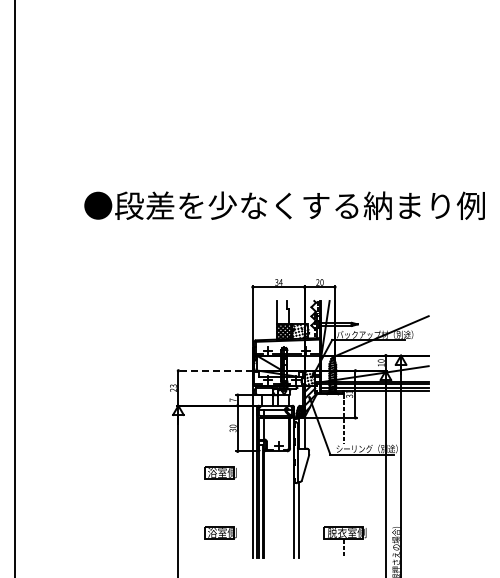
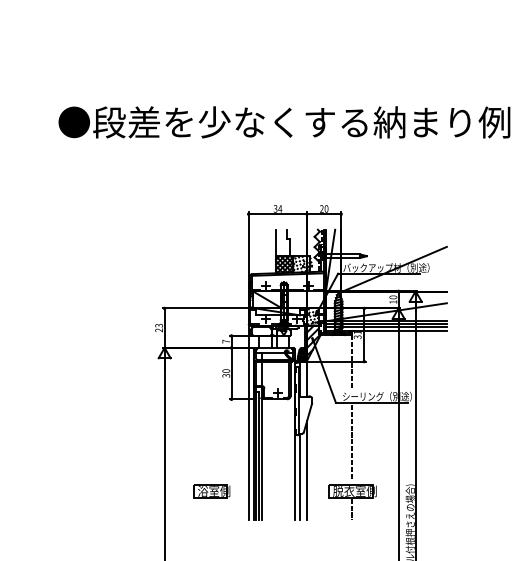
line: (214, 370) -> (205, 308), dashed -> solid
part: (220, 472) -> (212, 423), removed
line: (344, 489) -> (351, 442), added
line: (304, 514) -> (306, 470), added

